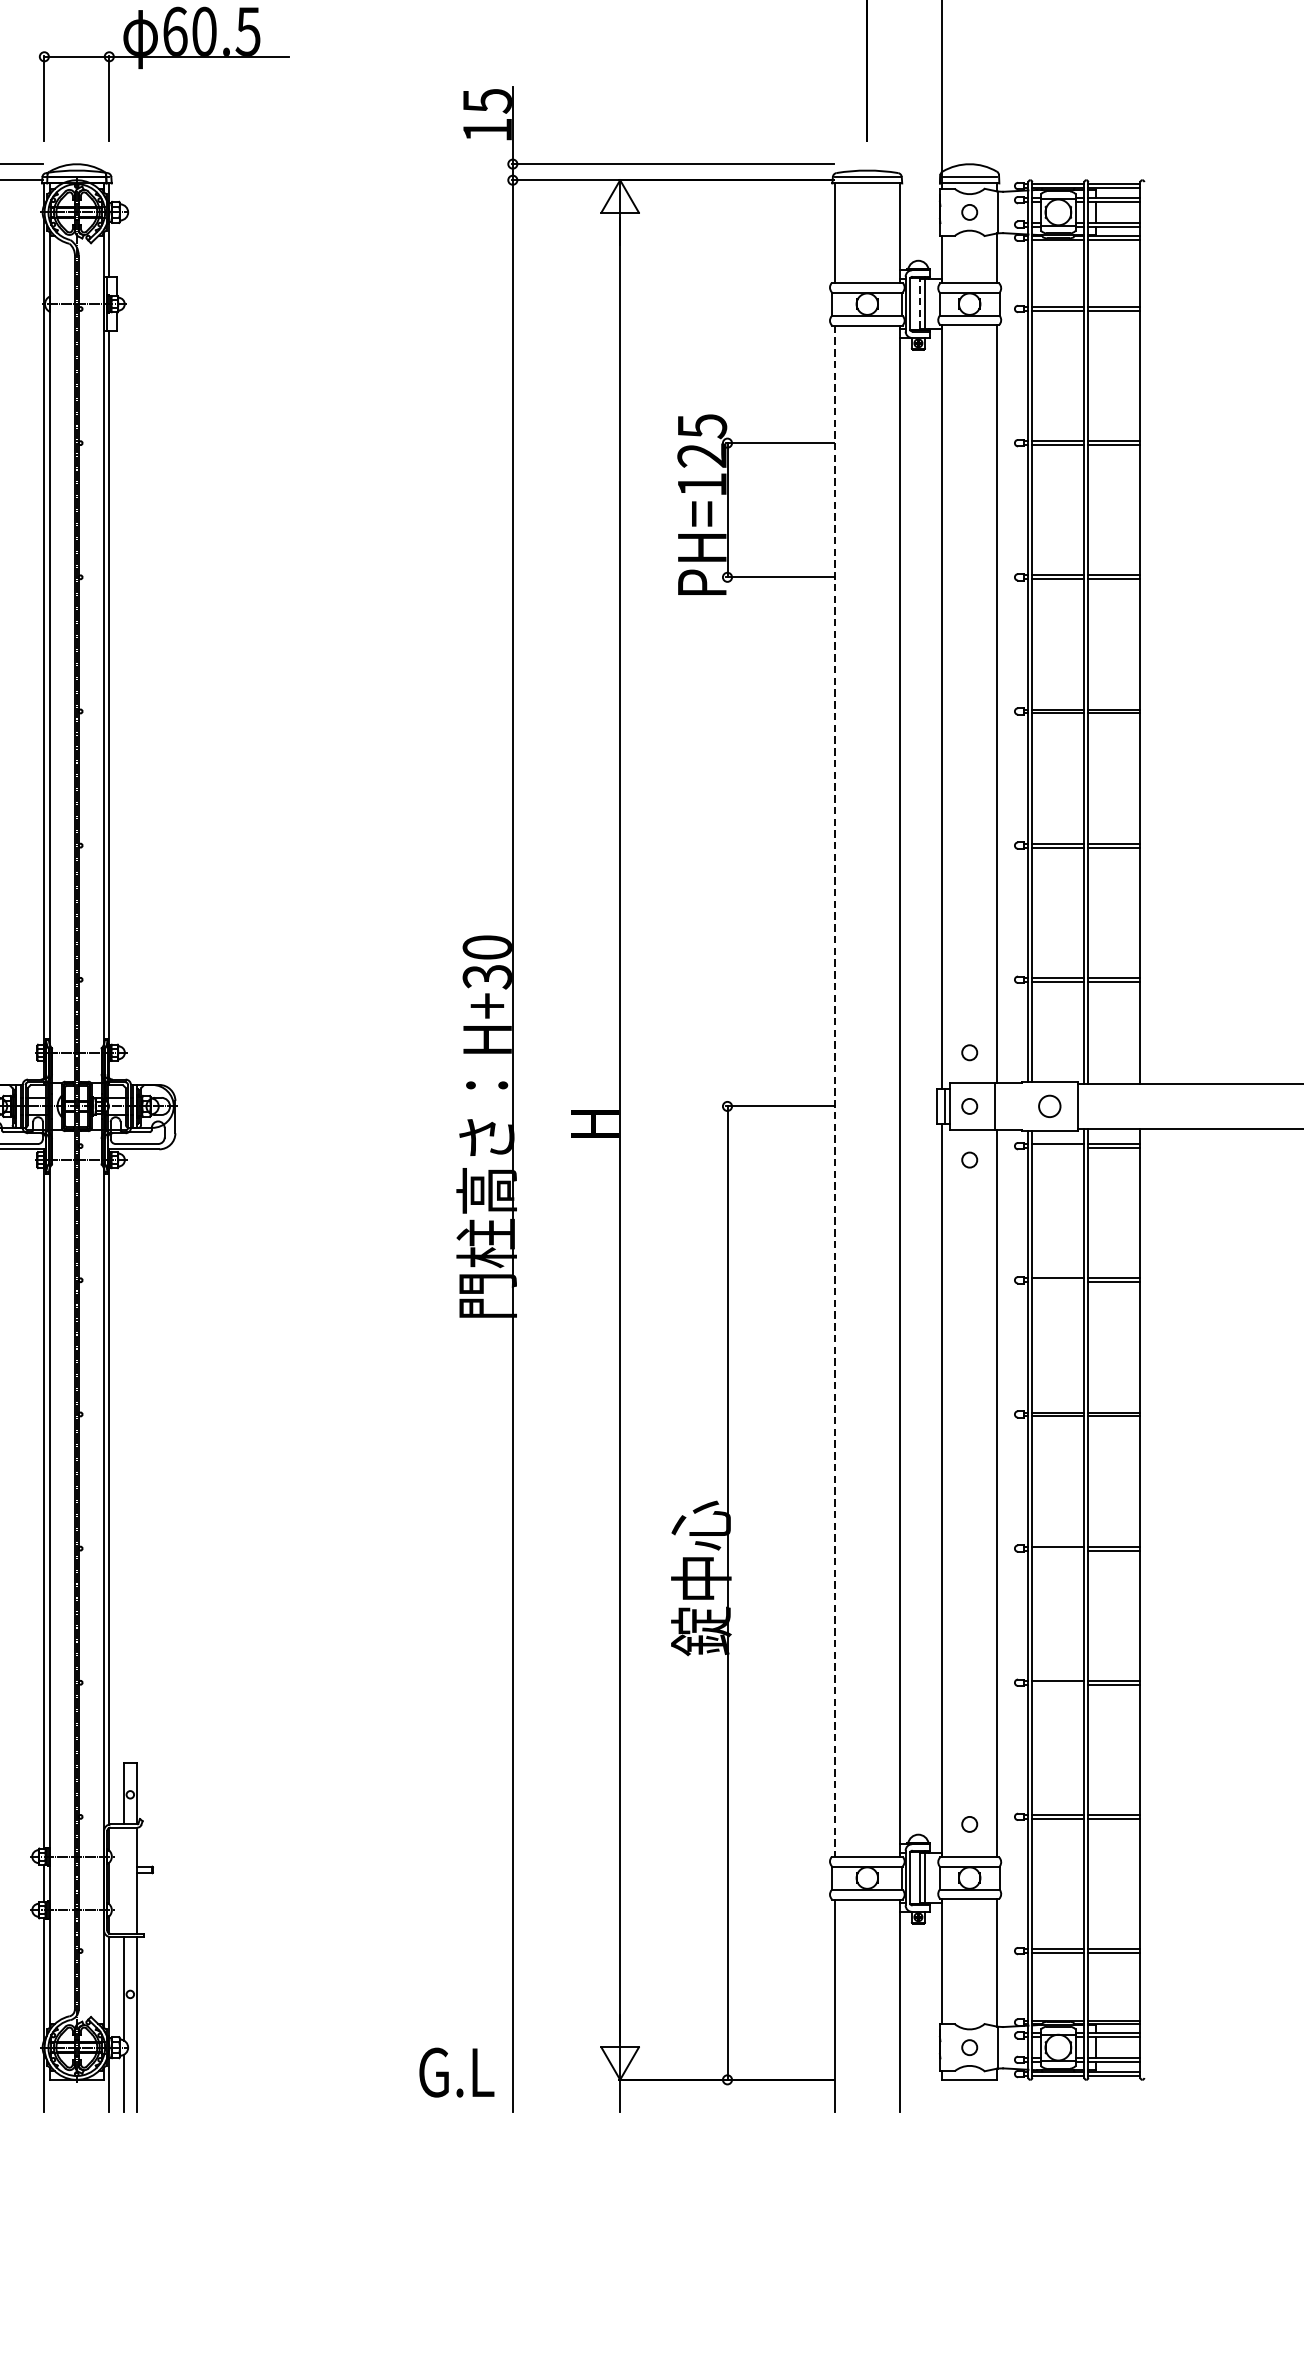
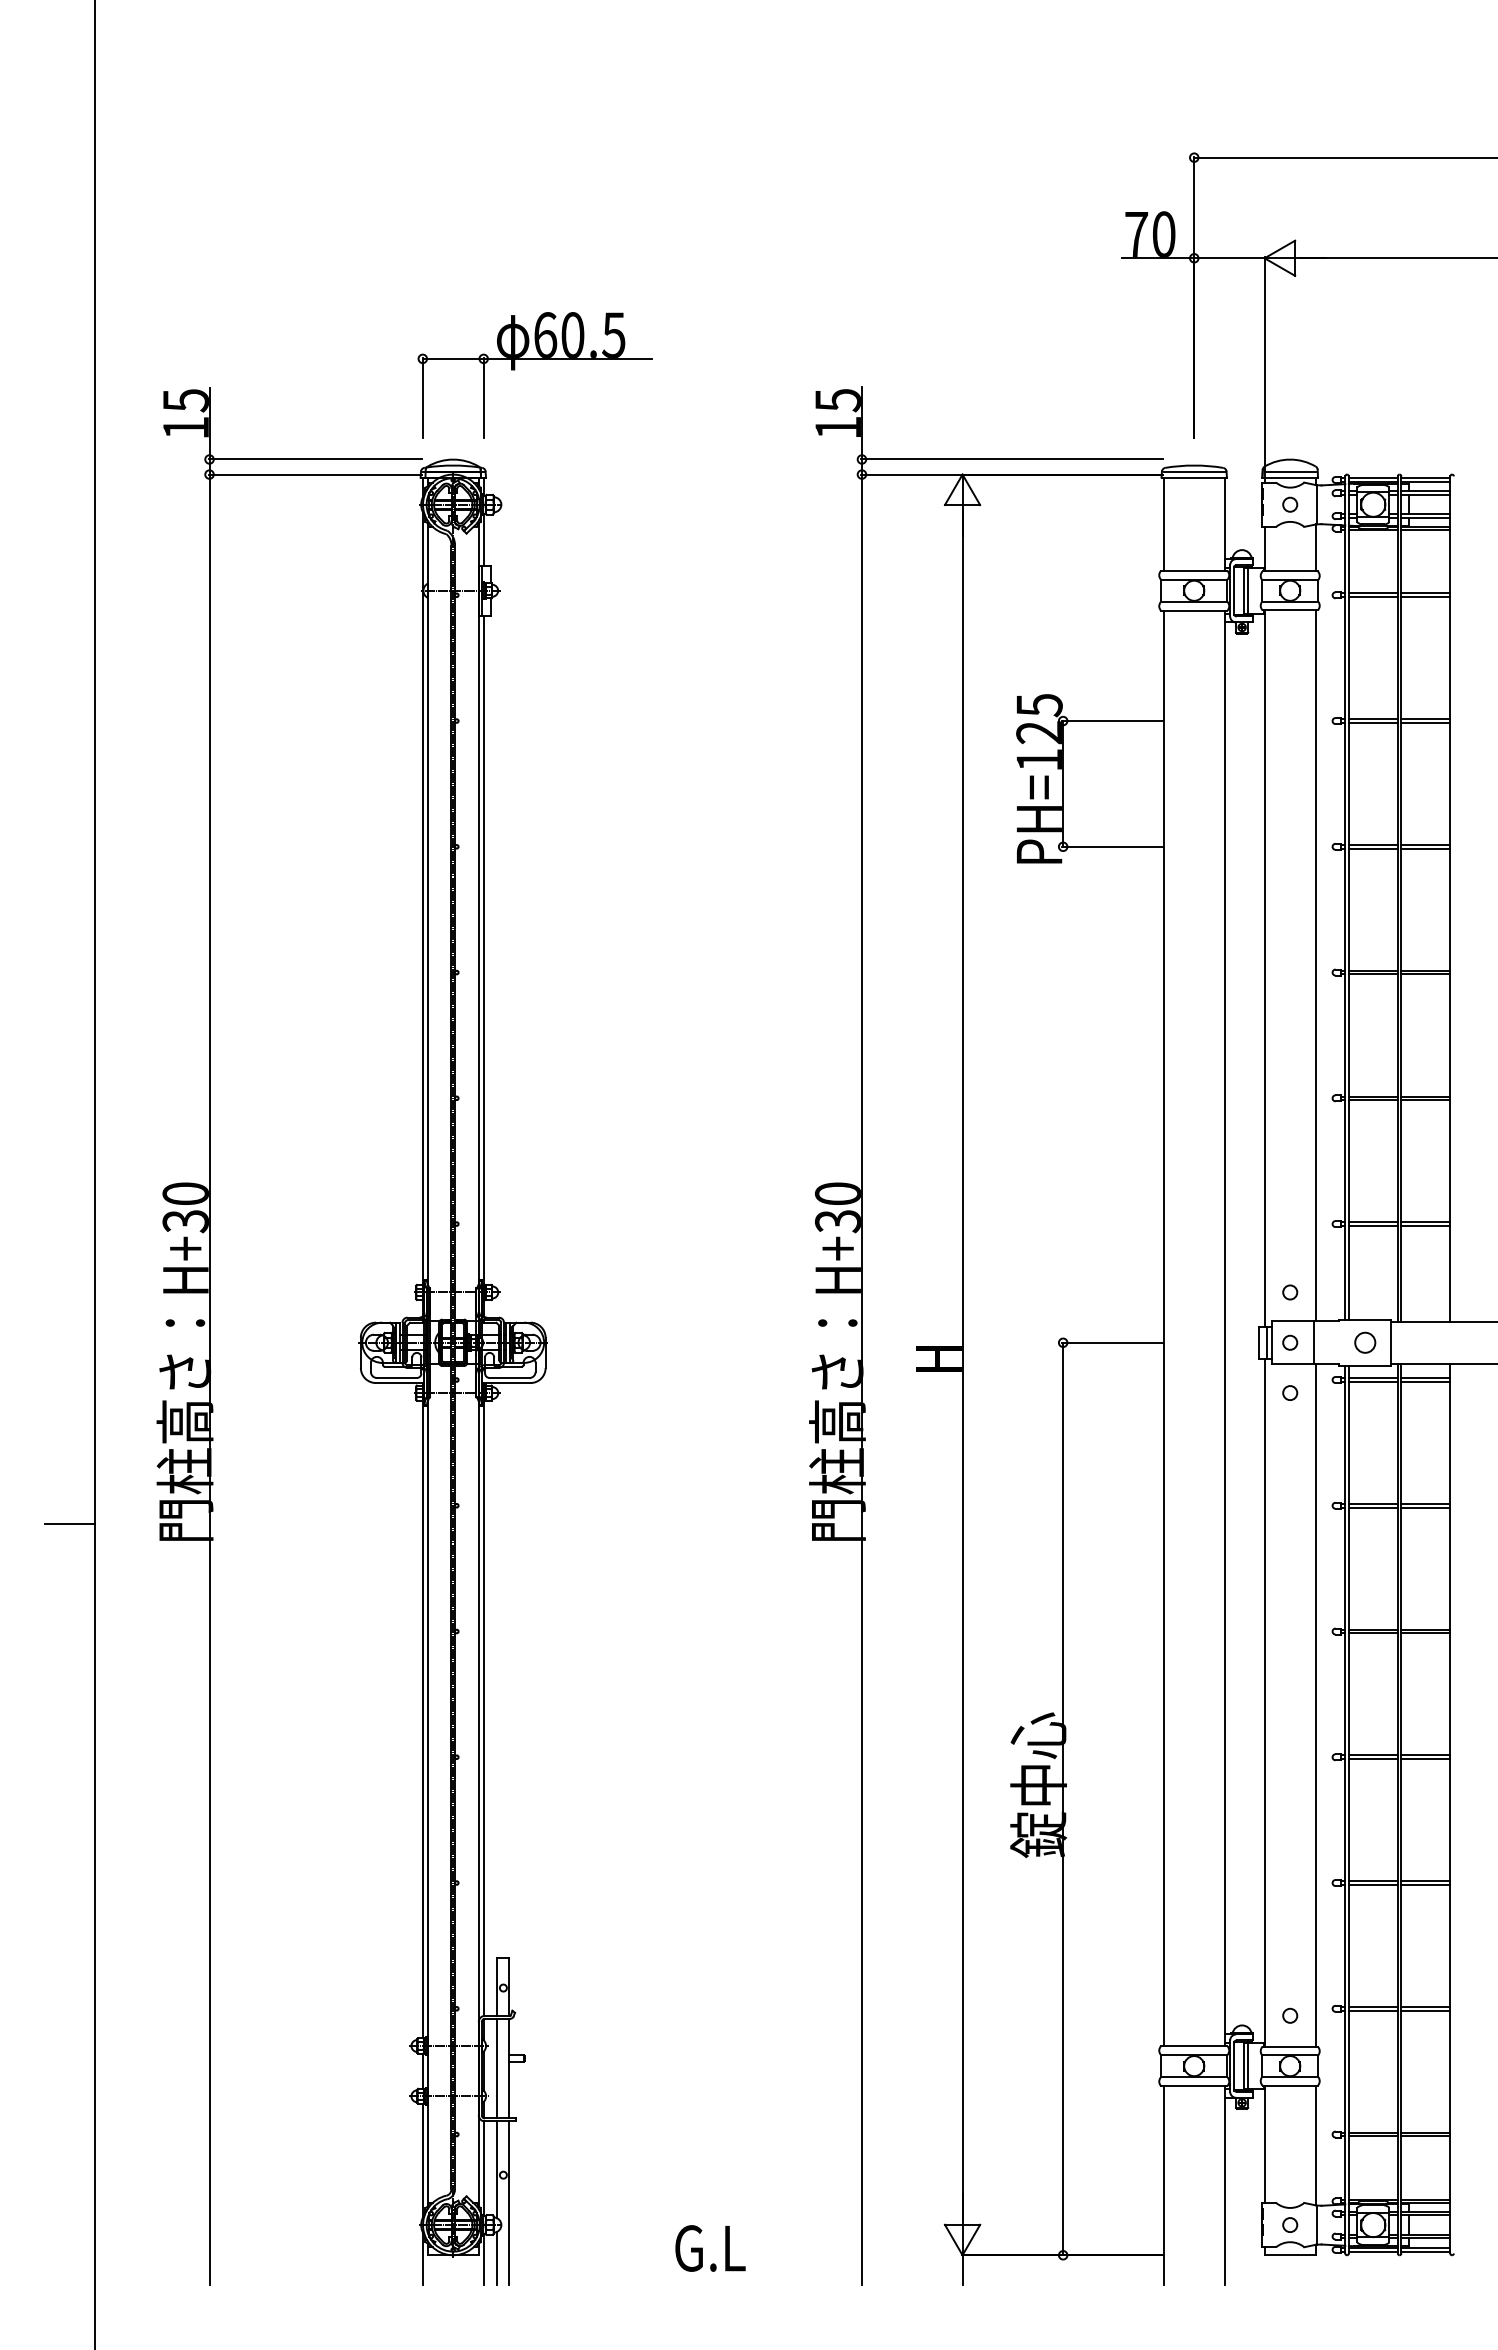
line: (919, 303) -> (1243, 590), dashed -> solid
line: (834, 1091) -> (1163, 1328), dashed -> solid
line: (1057, 1147) -> (1372, 1381), added
line: (1057, 1282) -> (1372, 1507), added
line: (1057, 1550) -> (1372, 1759), added
line: (1057, 1684) -> (1372, 1884), added
line: (124, 1880) -> (497, 2068), added
text: (456, 2072) -> (710, 2248), moved

